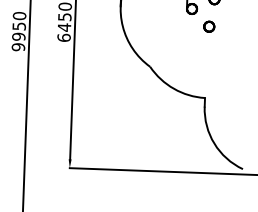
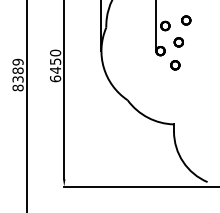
text: (18, 32) -> (17, 75), 9950 -> 8389

